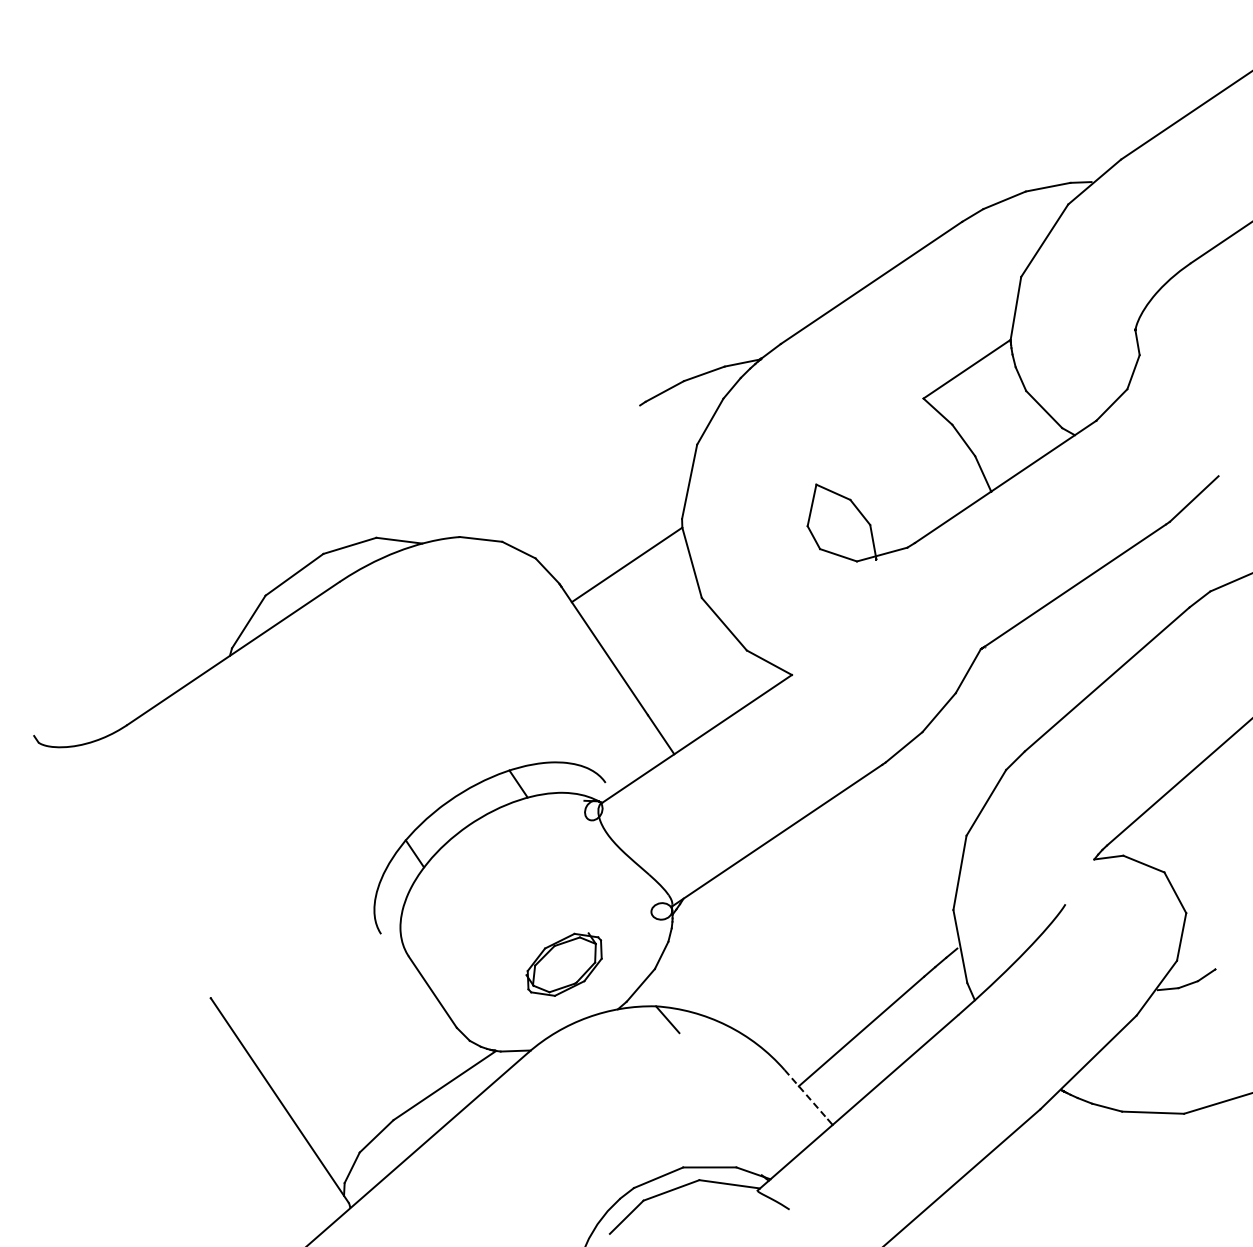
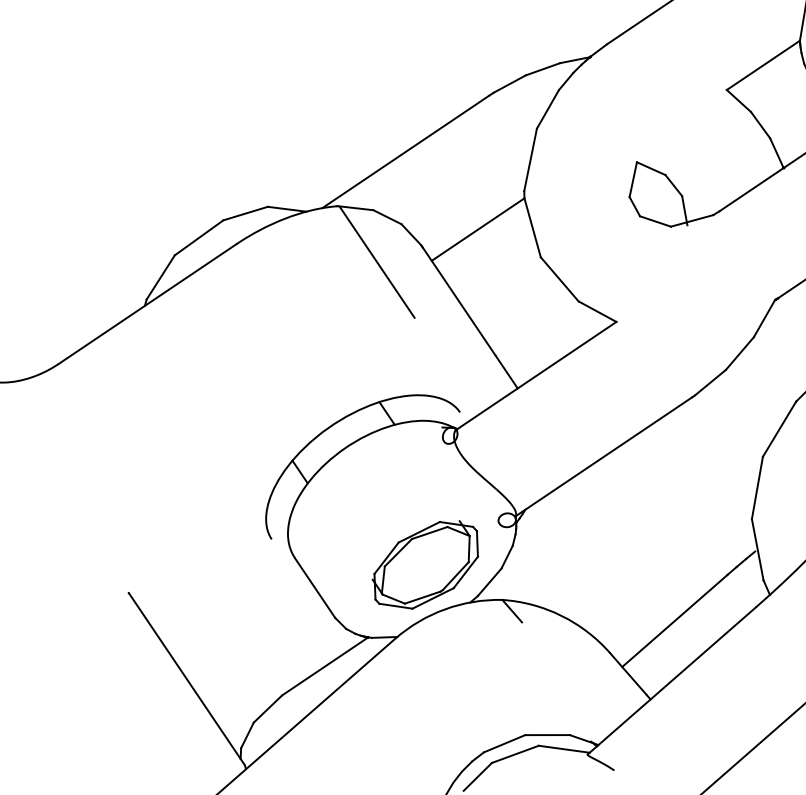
line: (540, 472) -> (405, 152), added
line: (506, 604) -> (376, 262), added
part: (563, 964) -> (424, 564), size x1.67
line: (806, 1094) -> (628, 673), dashed -> solid

